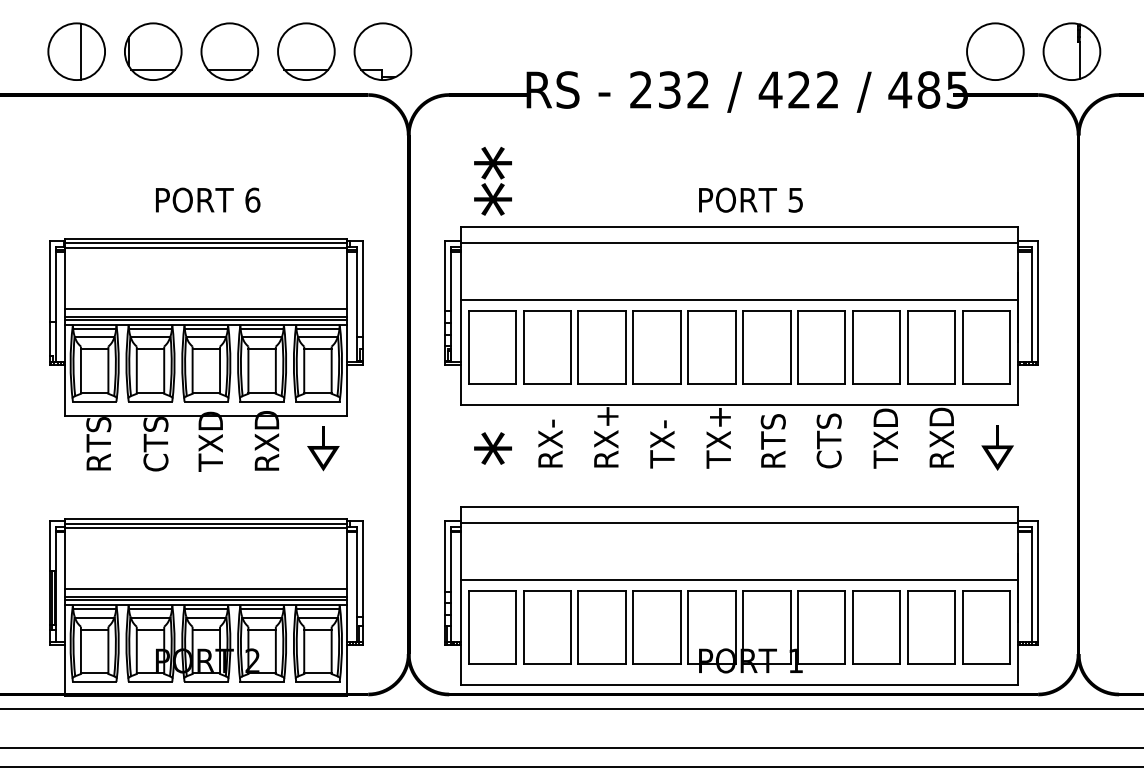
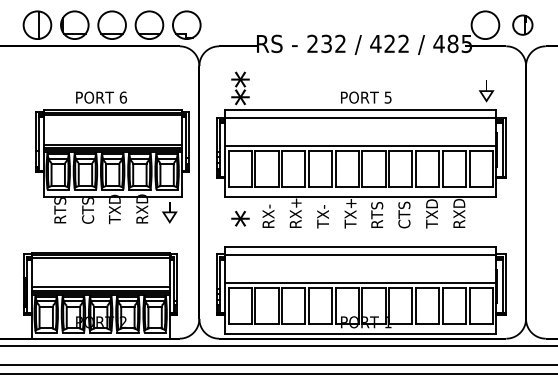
part: (1071, 50) -> (522, 24), size x0.7
part: (205, 353) -> (112, 166), moved
part: (997, 448) -> (486, 91), moved

